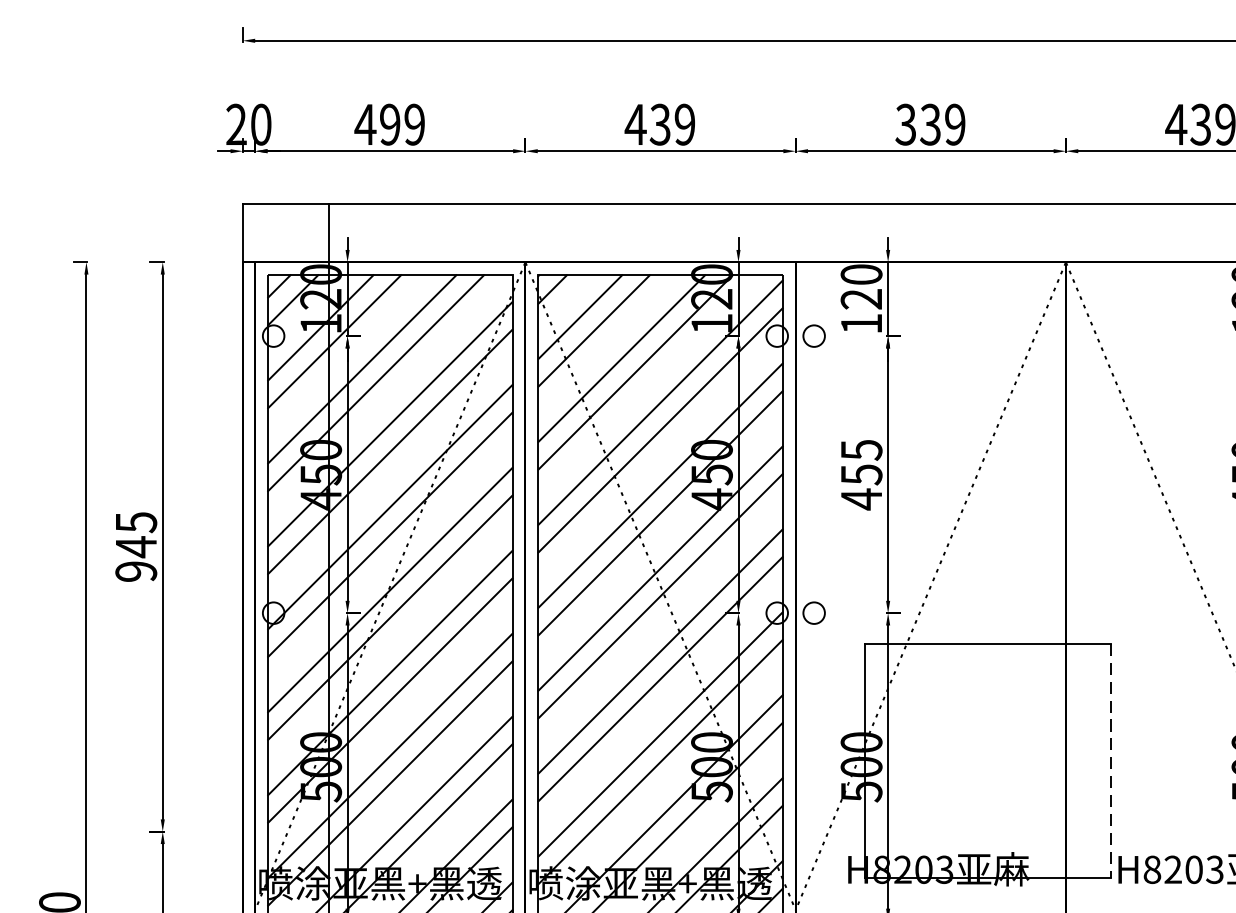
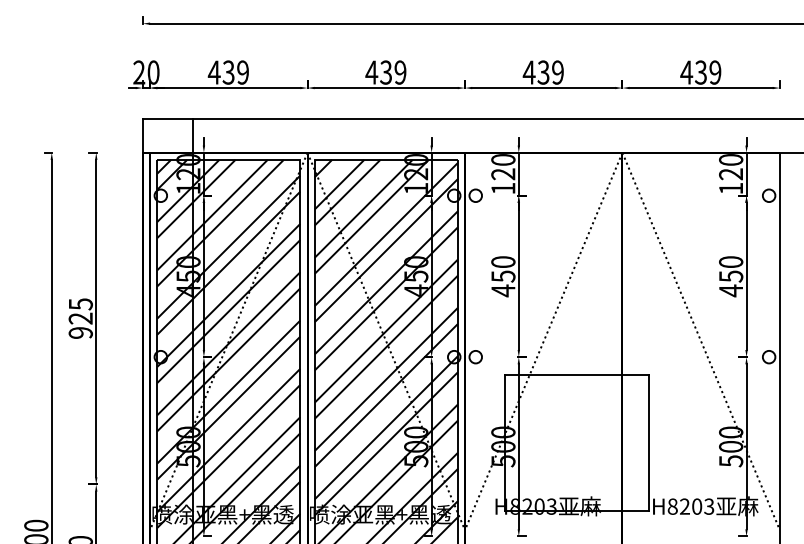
text: (389, 124) -> (228, 72), 499 -> 439
text: (904, 124) -> (528, 72), 339 -> 439
text: (861, 450) -> (503, 262), 455 -> 450
text: (135, 546) -> (80, 318), 945 -> 925
line: (1110, 761) -> (648, 443), dashed -> solid

